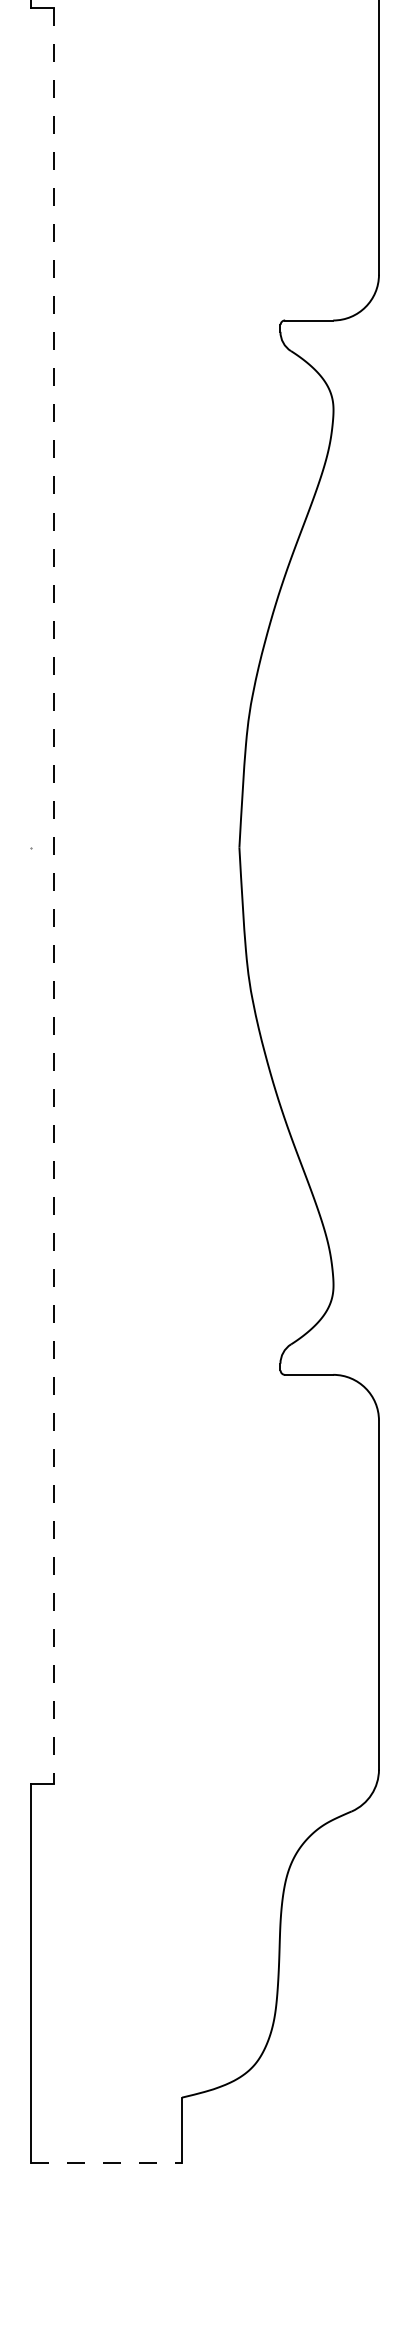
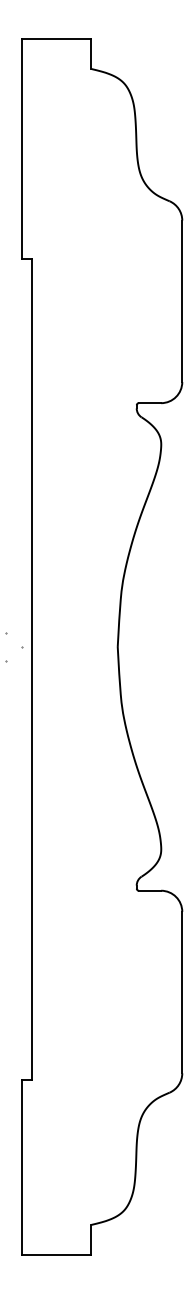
line: (55, 896) -> (32, 669), dashed -> solid
line: (106, 2163) -> (56, 1255), dashed -> solid

